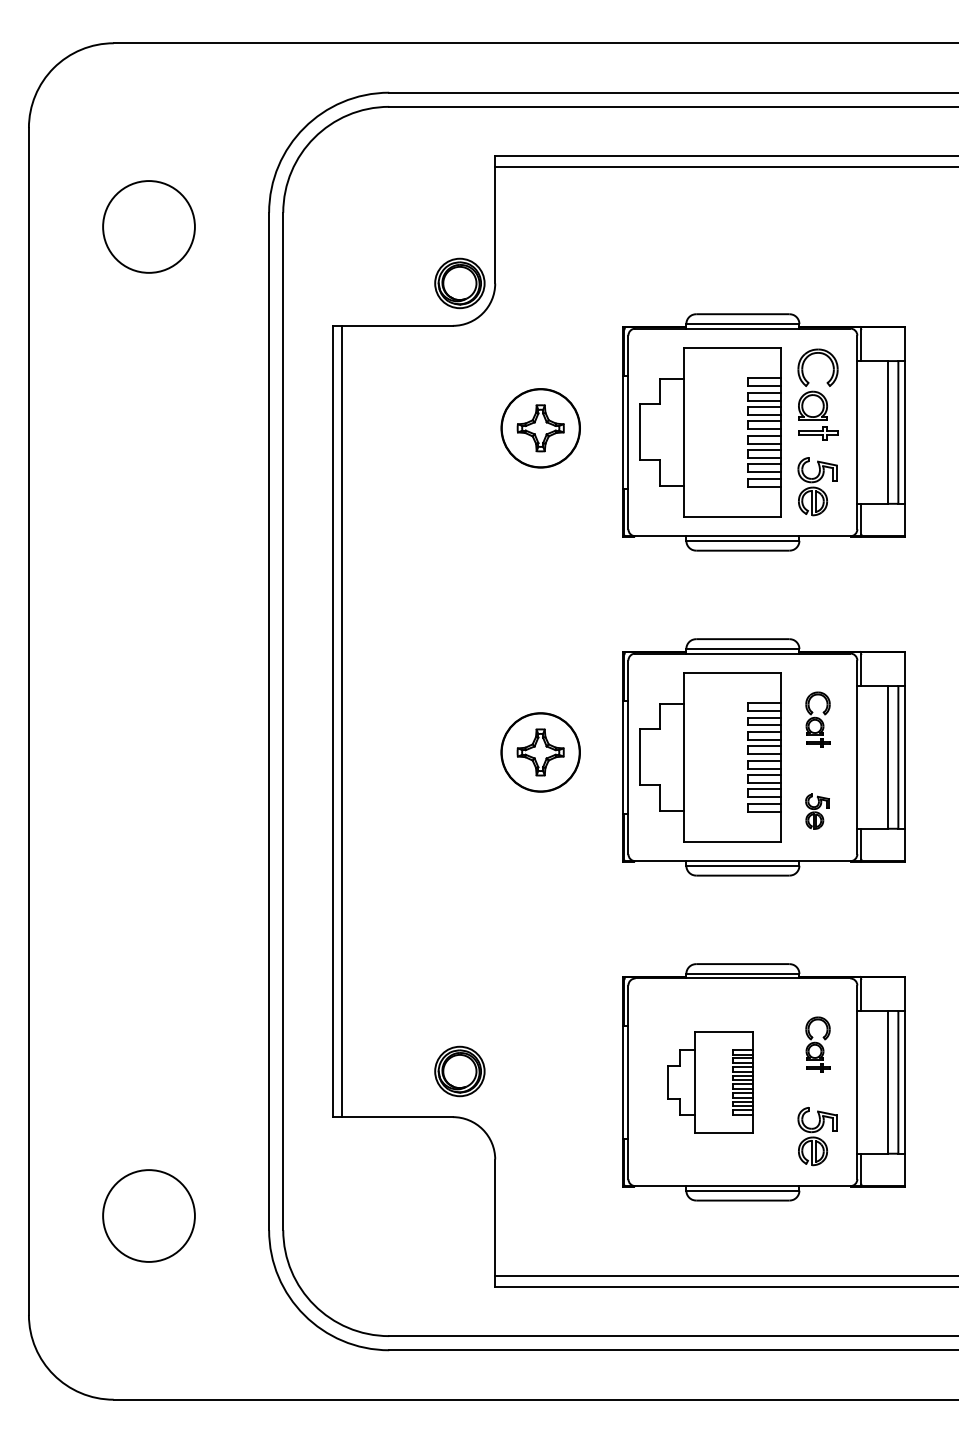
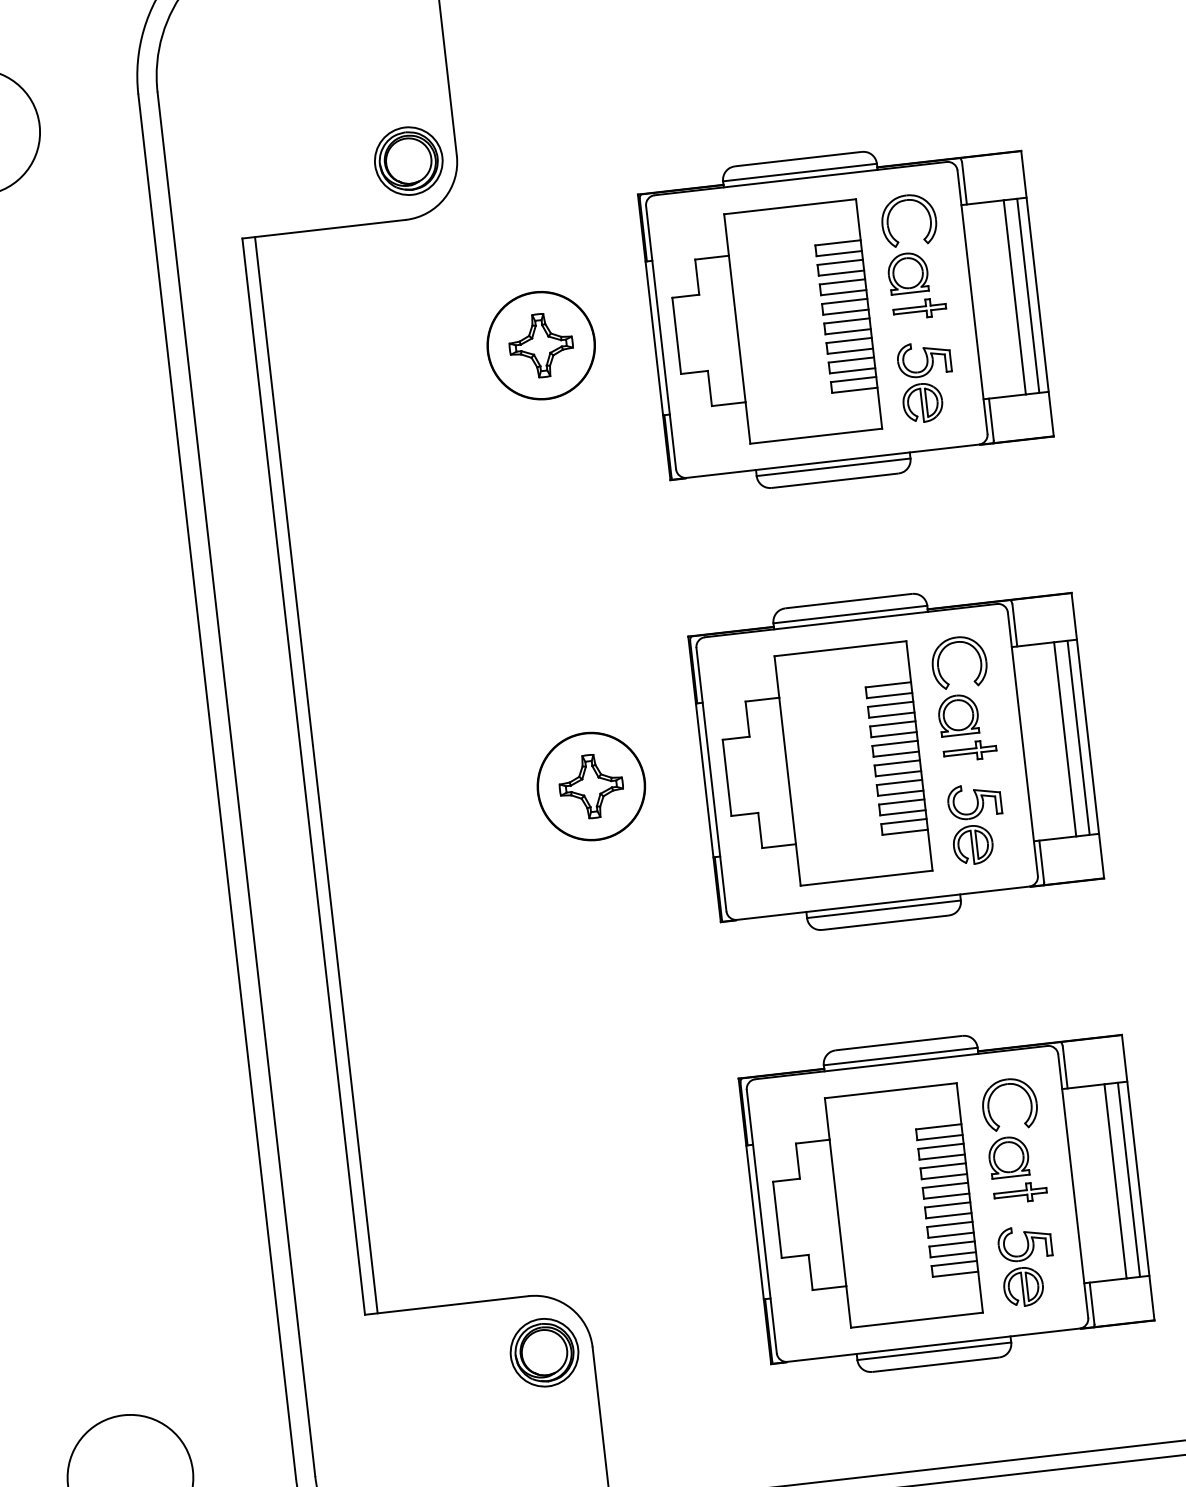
part: (817, 719) -> (962, 698), size x1.67
part: (817, 811) -> (977, 823), size x1.67
part: (817, 1044) -> (1013, 1140), size x1.67
part: (459, 1071) -> (544, 1352), moved
part: (710, 1082) -> (873, 1209), size x1.67

